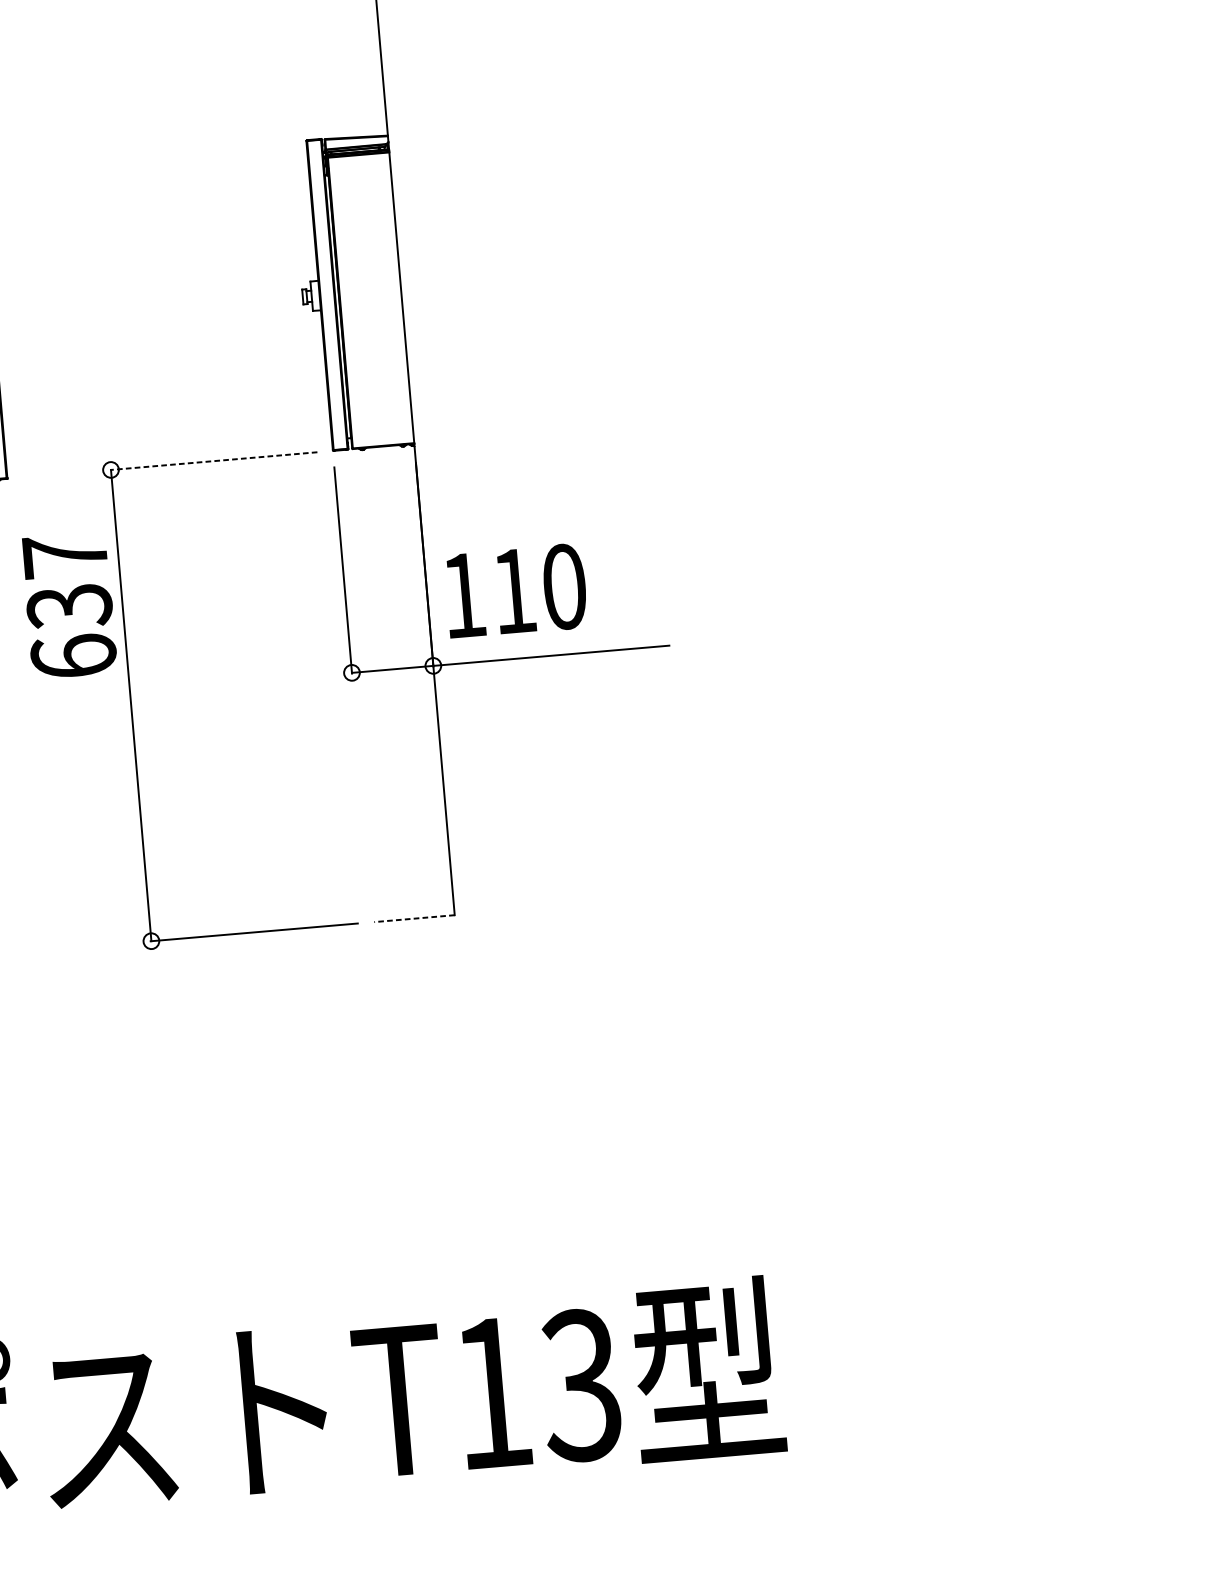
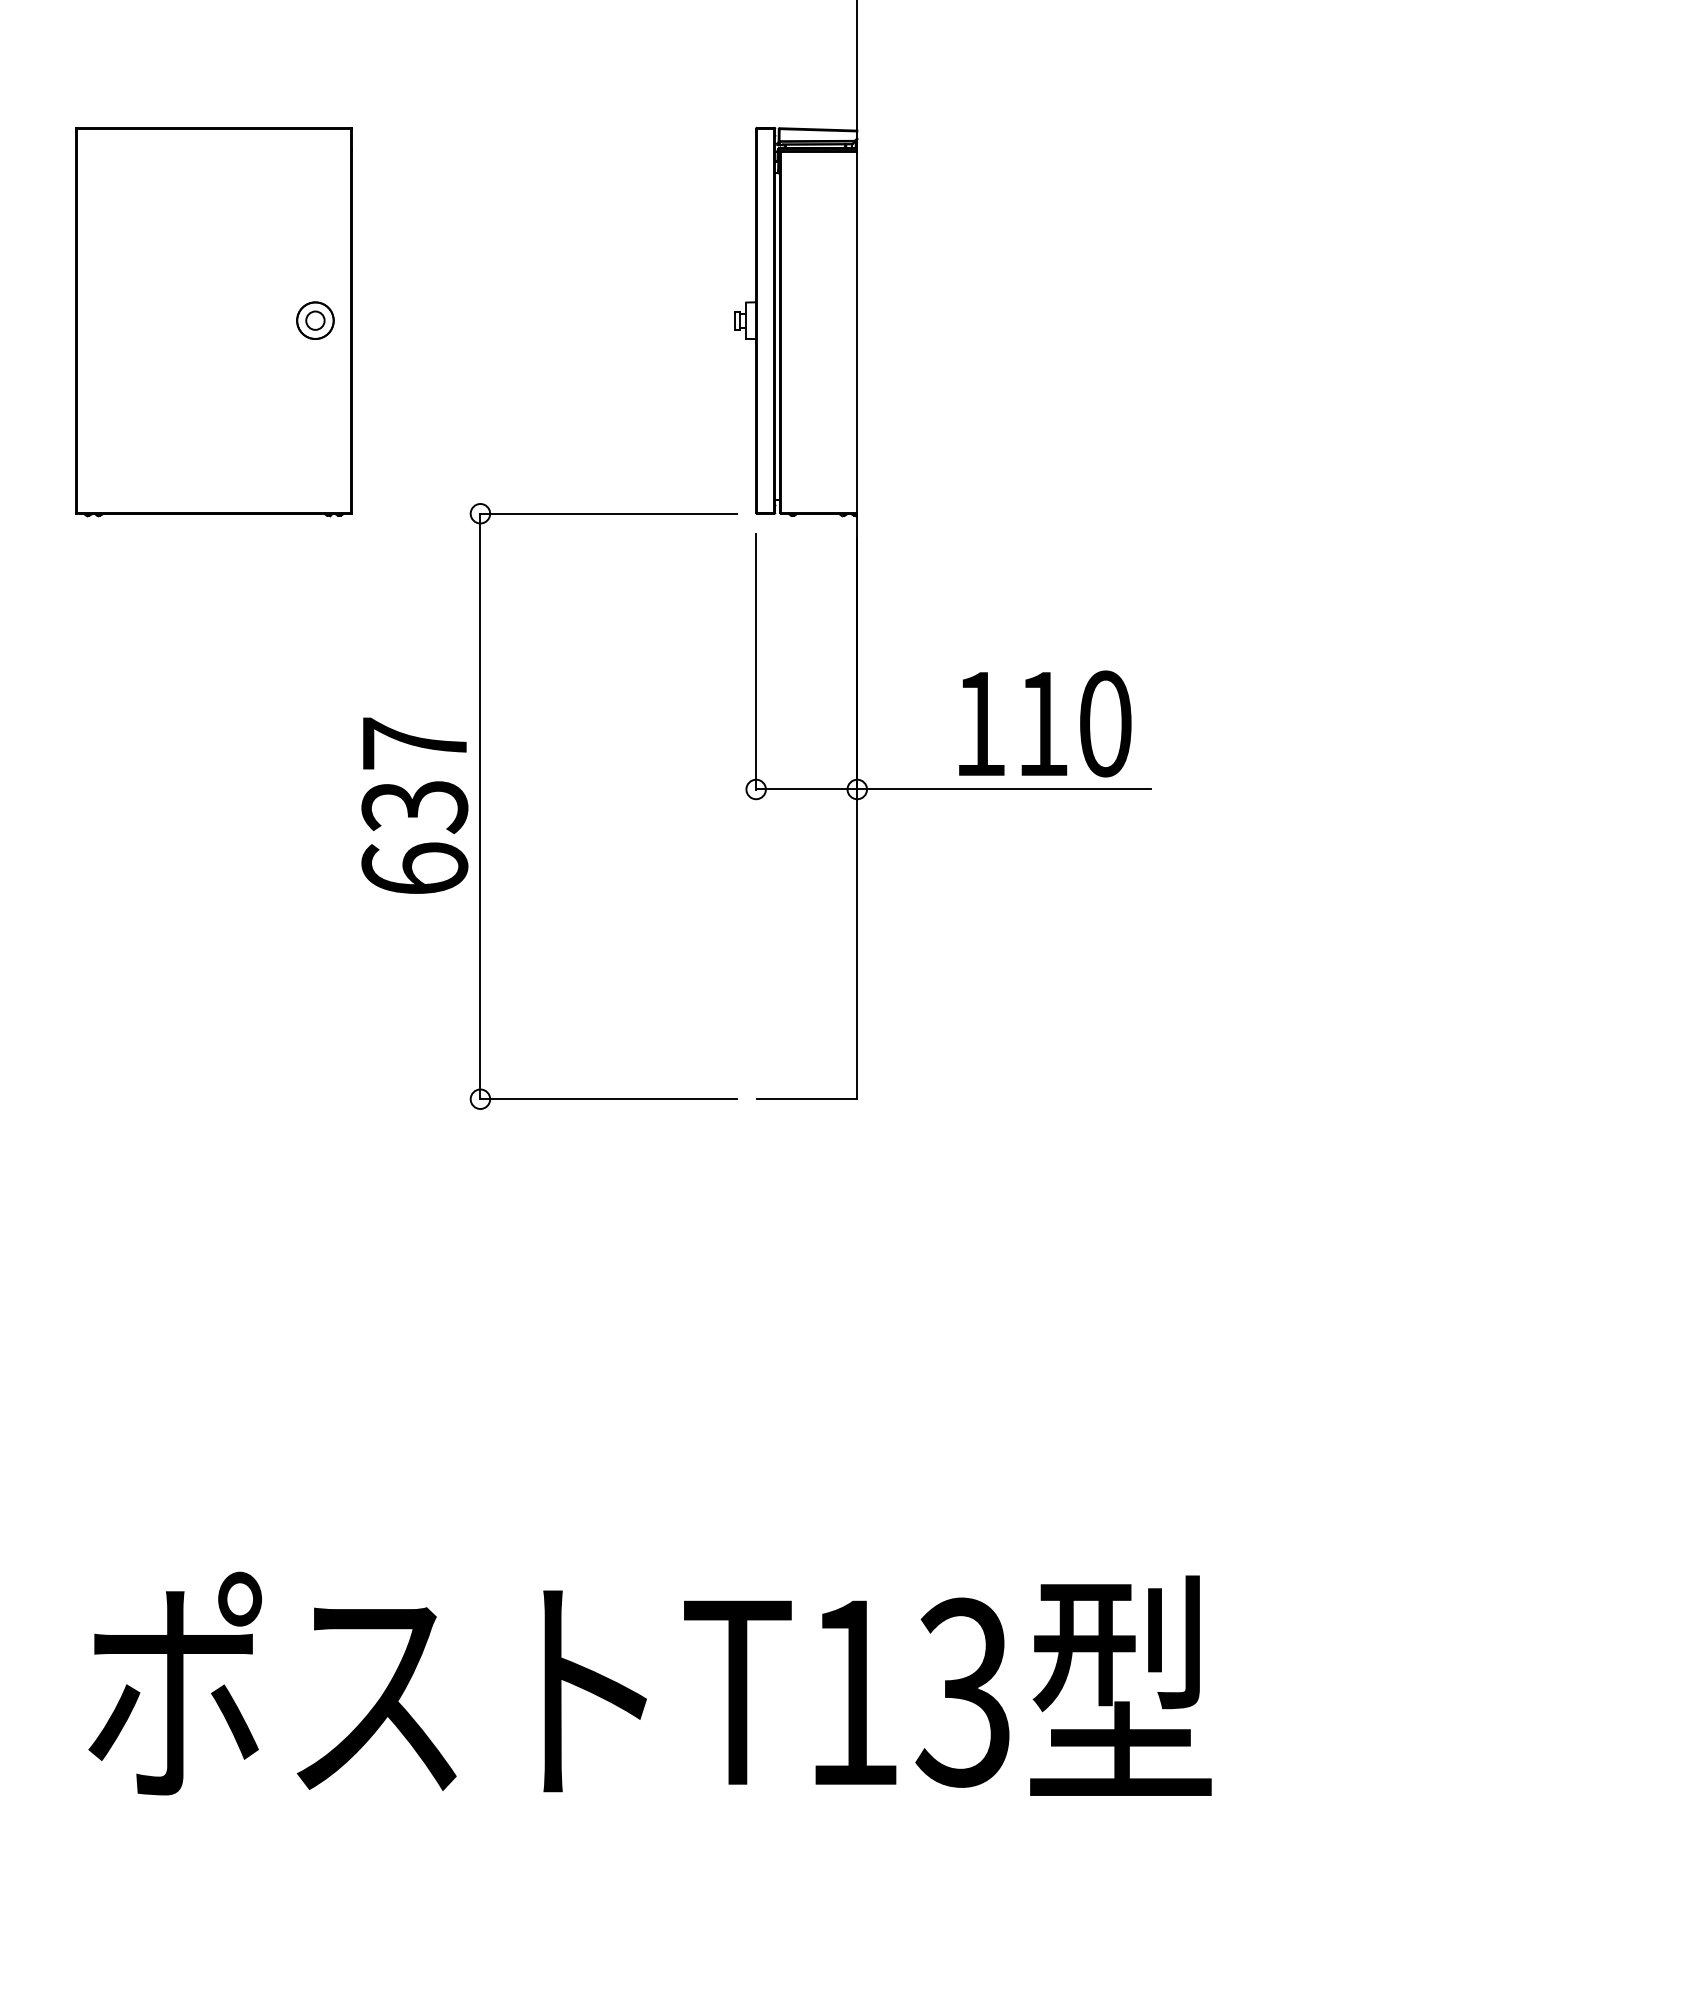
line: (214, 460) -> (608, 513), dashed -> solid
text: (516, 590) -> (1045, 723), moved
text: (69, 605) -> (414, 805), moved
line: (414, 918) -> (807, 1099), dashed -> solid

